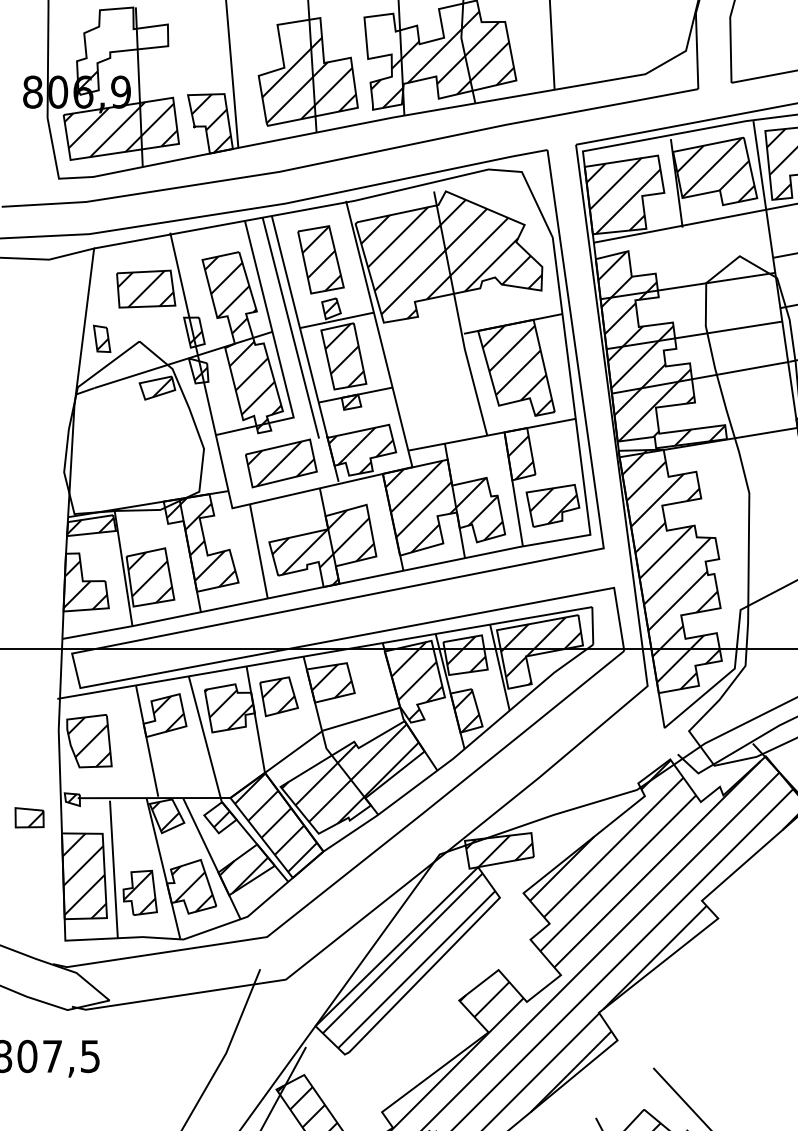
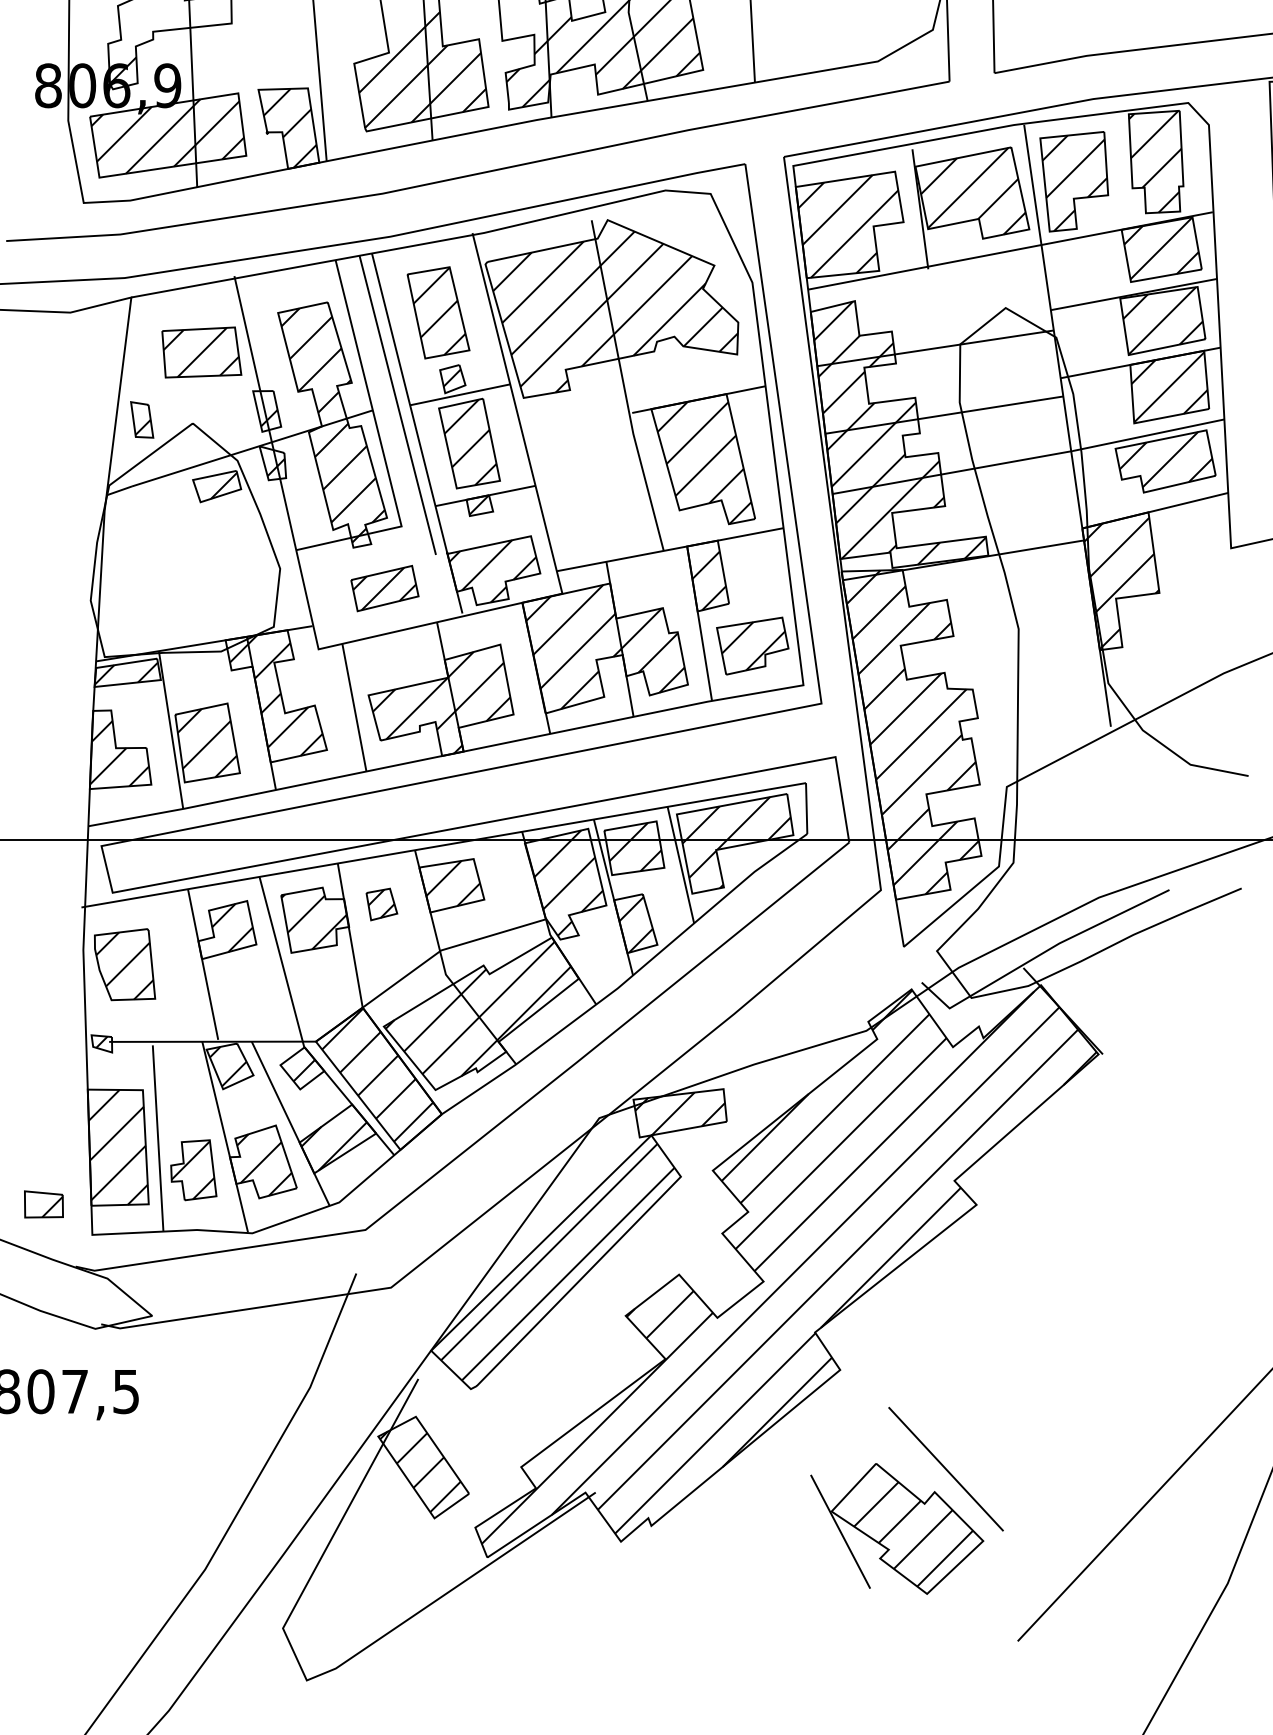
part: (281, 463) -> (384, 588), size x0.7
part: (278, 696) -> (381, 904), size x0.6
part: (29, 817) -> (43, 1204), moved

